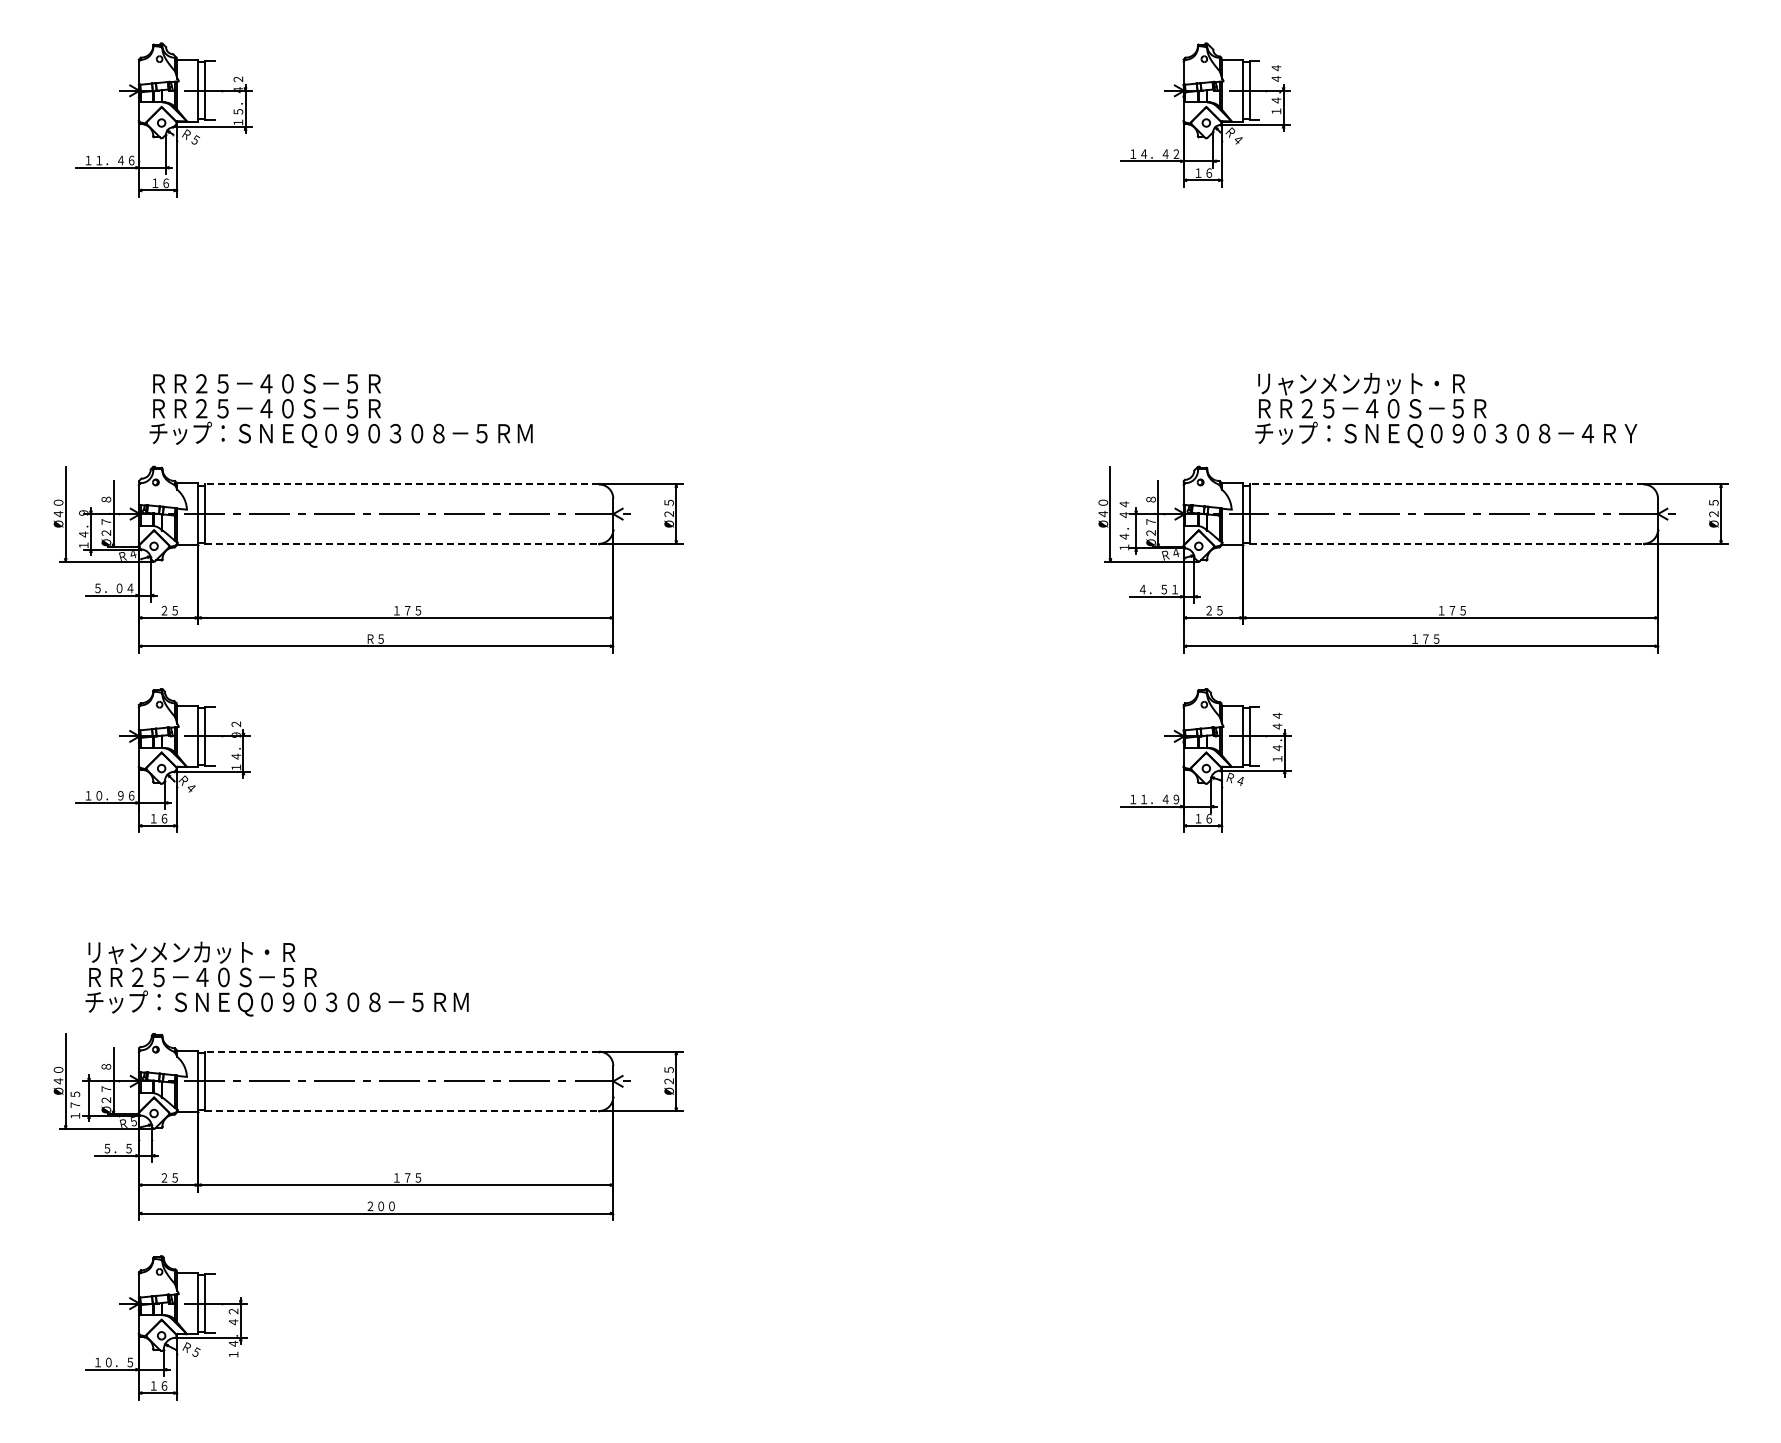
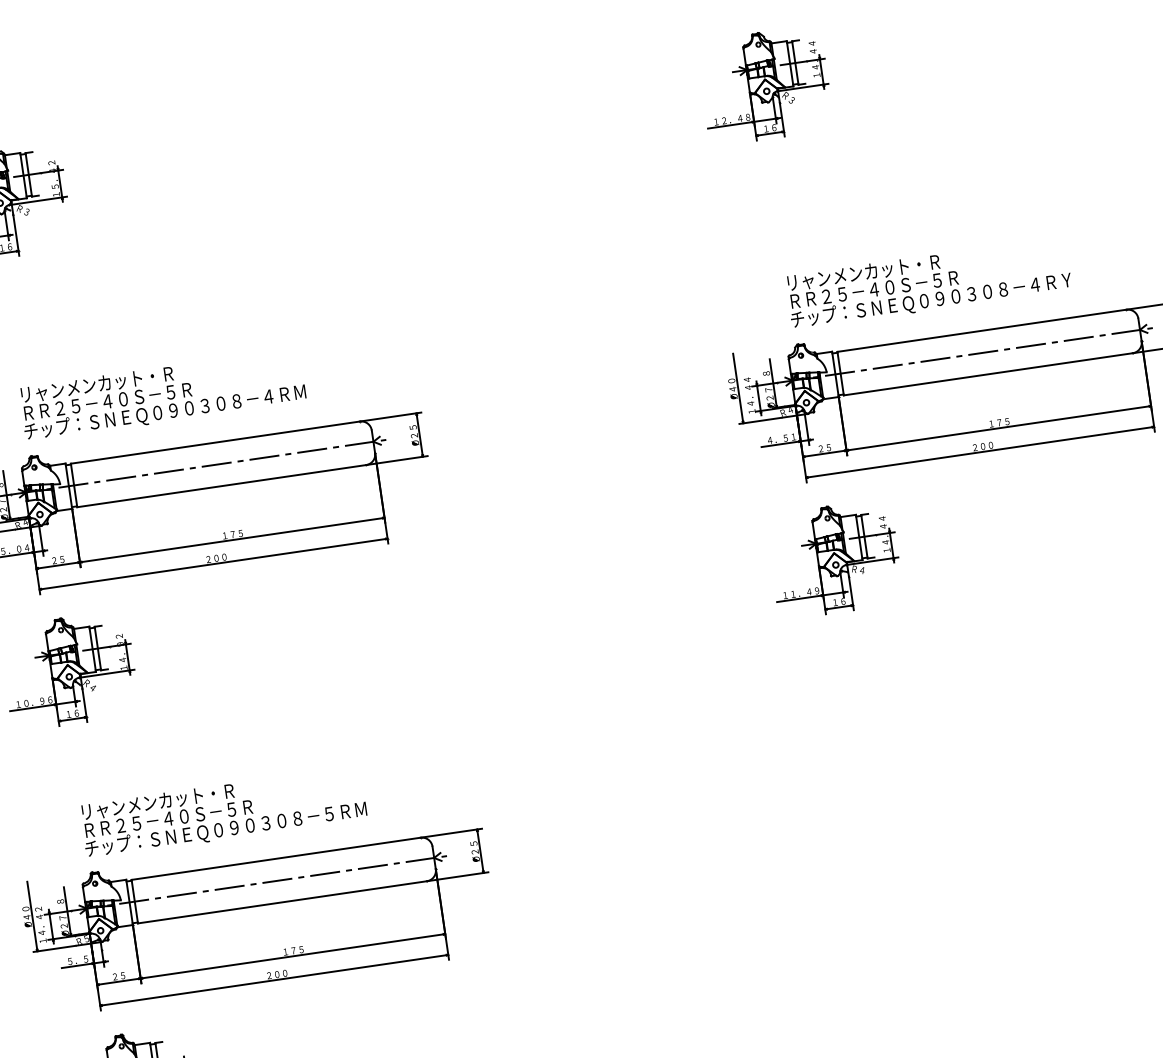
text: (196, 139) -> (27, 211), Ｒ５ -> Ｒ３
text: (1237, 139) -> (791, 100), Ｒ４ -> Ｒ３
text: (1160, 153) -> (736, 118), １４．４２ -> １２．４８
text: (266, 384) -> (105, 383), ＲＲ２５－４０Ｓ－５Ｒ -> リャンメンカット・Ｒ
text: (1446, 410) -> (928, 283), moved
text: (482, 433) -> (268, 396), チップ：ＳＮＥＱ０９０３０８－５ＲＭ -> チップ：ＳＮＥＱ０９０３０８－４ＲＭ
line: (402, 484) -> (215, 442), dashed -> solid
line: (1446, 484) -> (981, 330), dashed -> solid
line: (402, 543) -> (221, 485), dashed -> solid
line: (1446, 543) -> (987, 374), dashed -> solid
text: (380, 638) -> (215, 557), Ｒ５ -> ２００
text: (1425, 638) -> (982, 446), １７５ -> ２００
text: (276, 978) -> (222, 811), moved
line: (402, 1051) -> (276, 858), dashed -> solid
text: (75, 1088) -> (40, 920), １７５ -> １４．４２
line: (402, 1111) -> (282, 902), dashed -> solid

